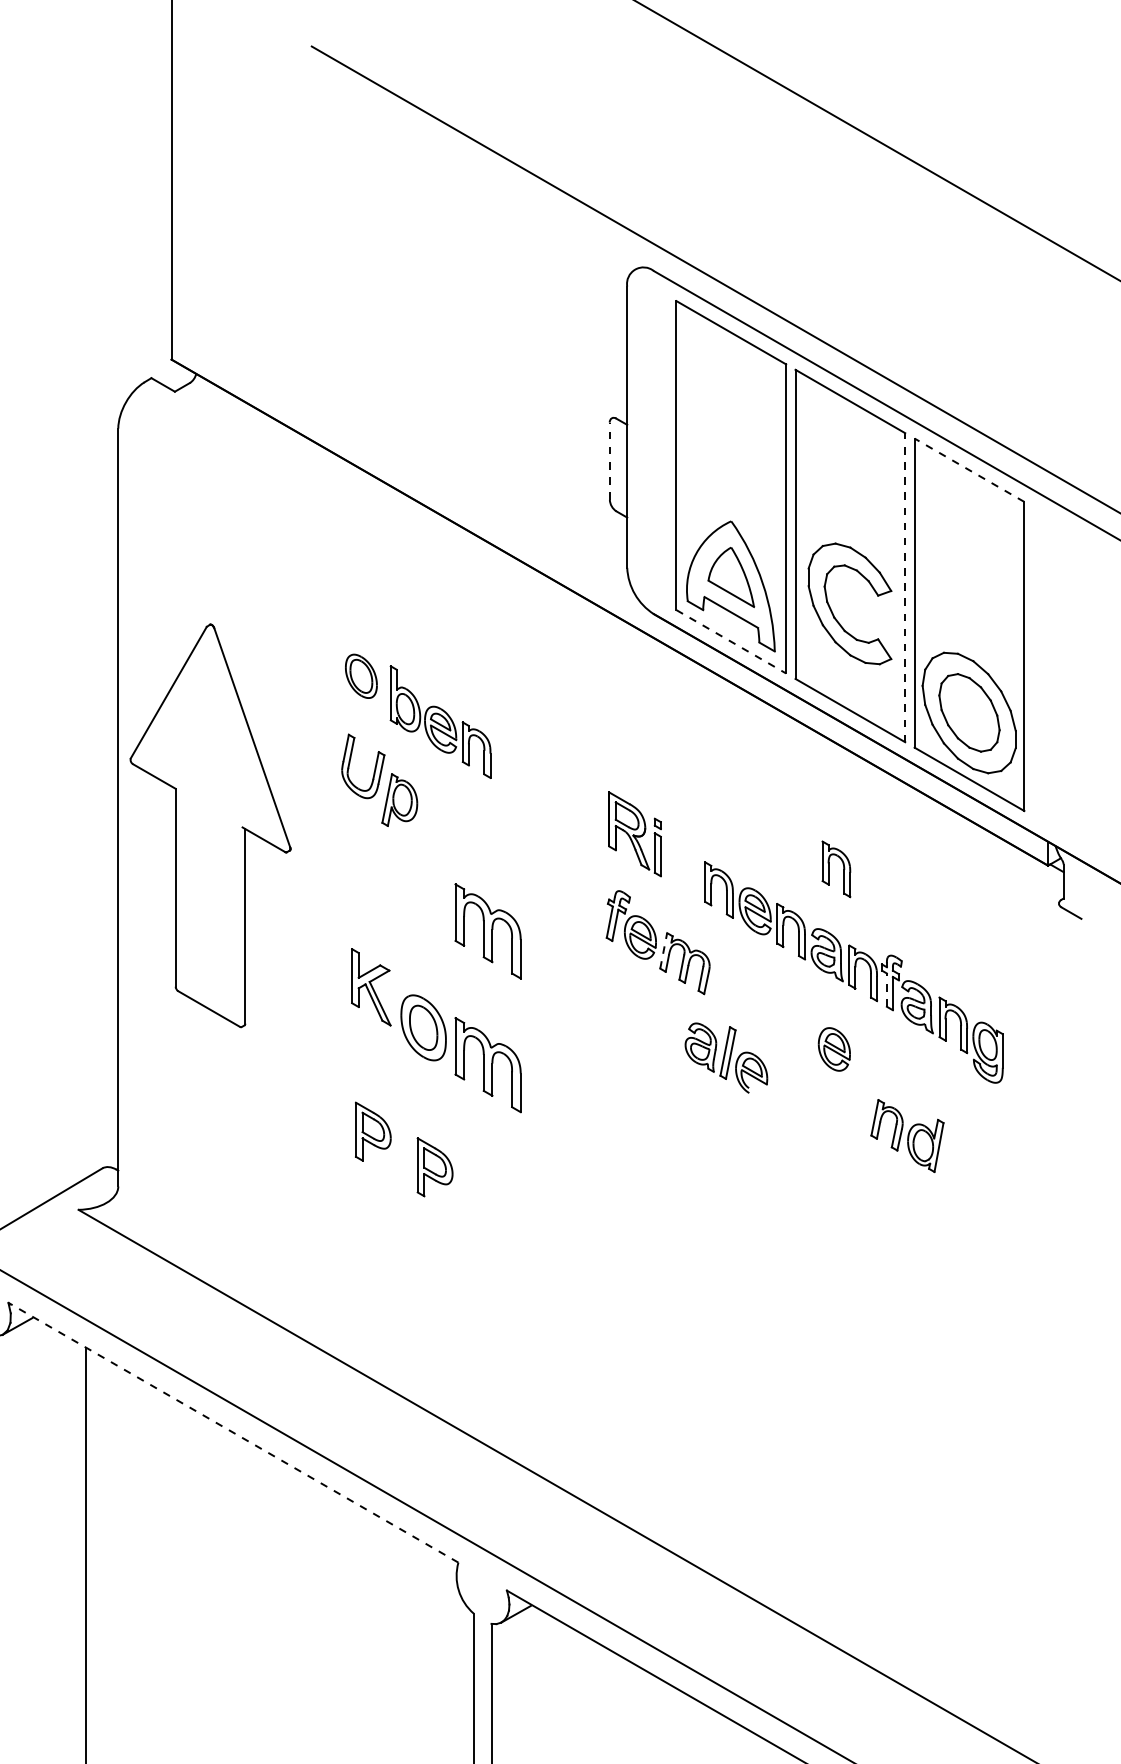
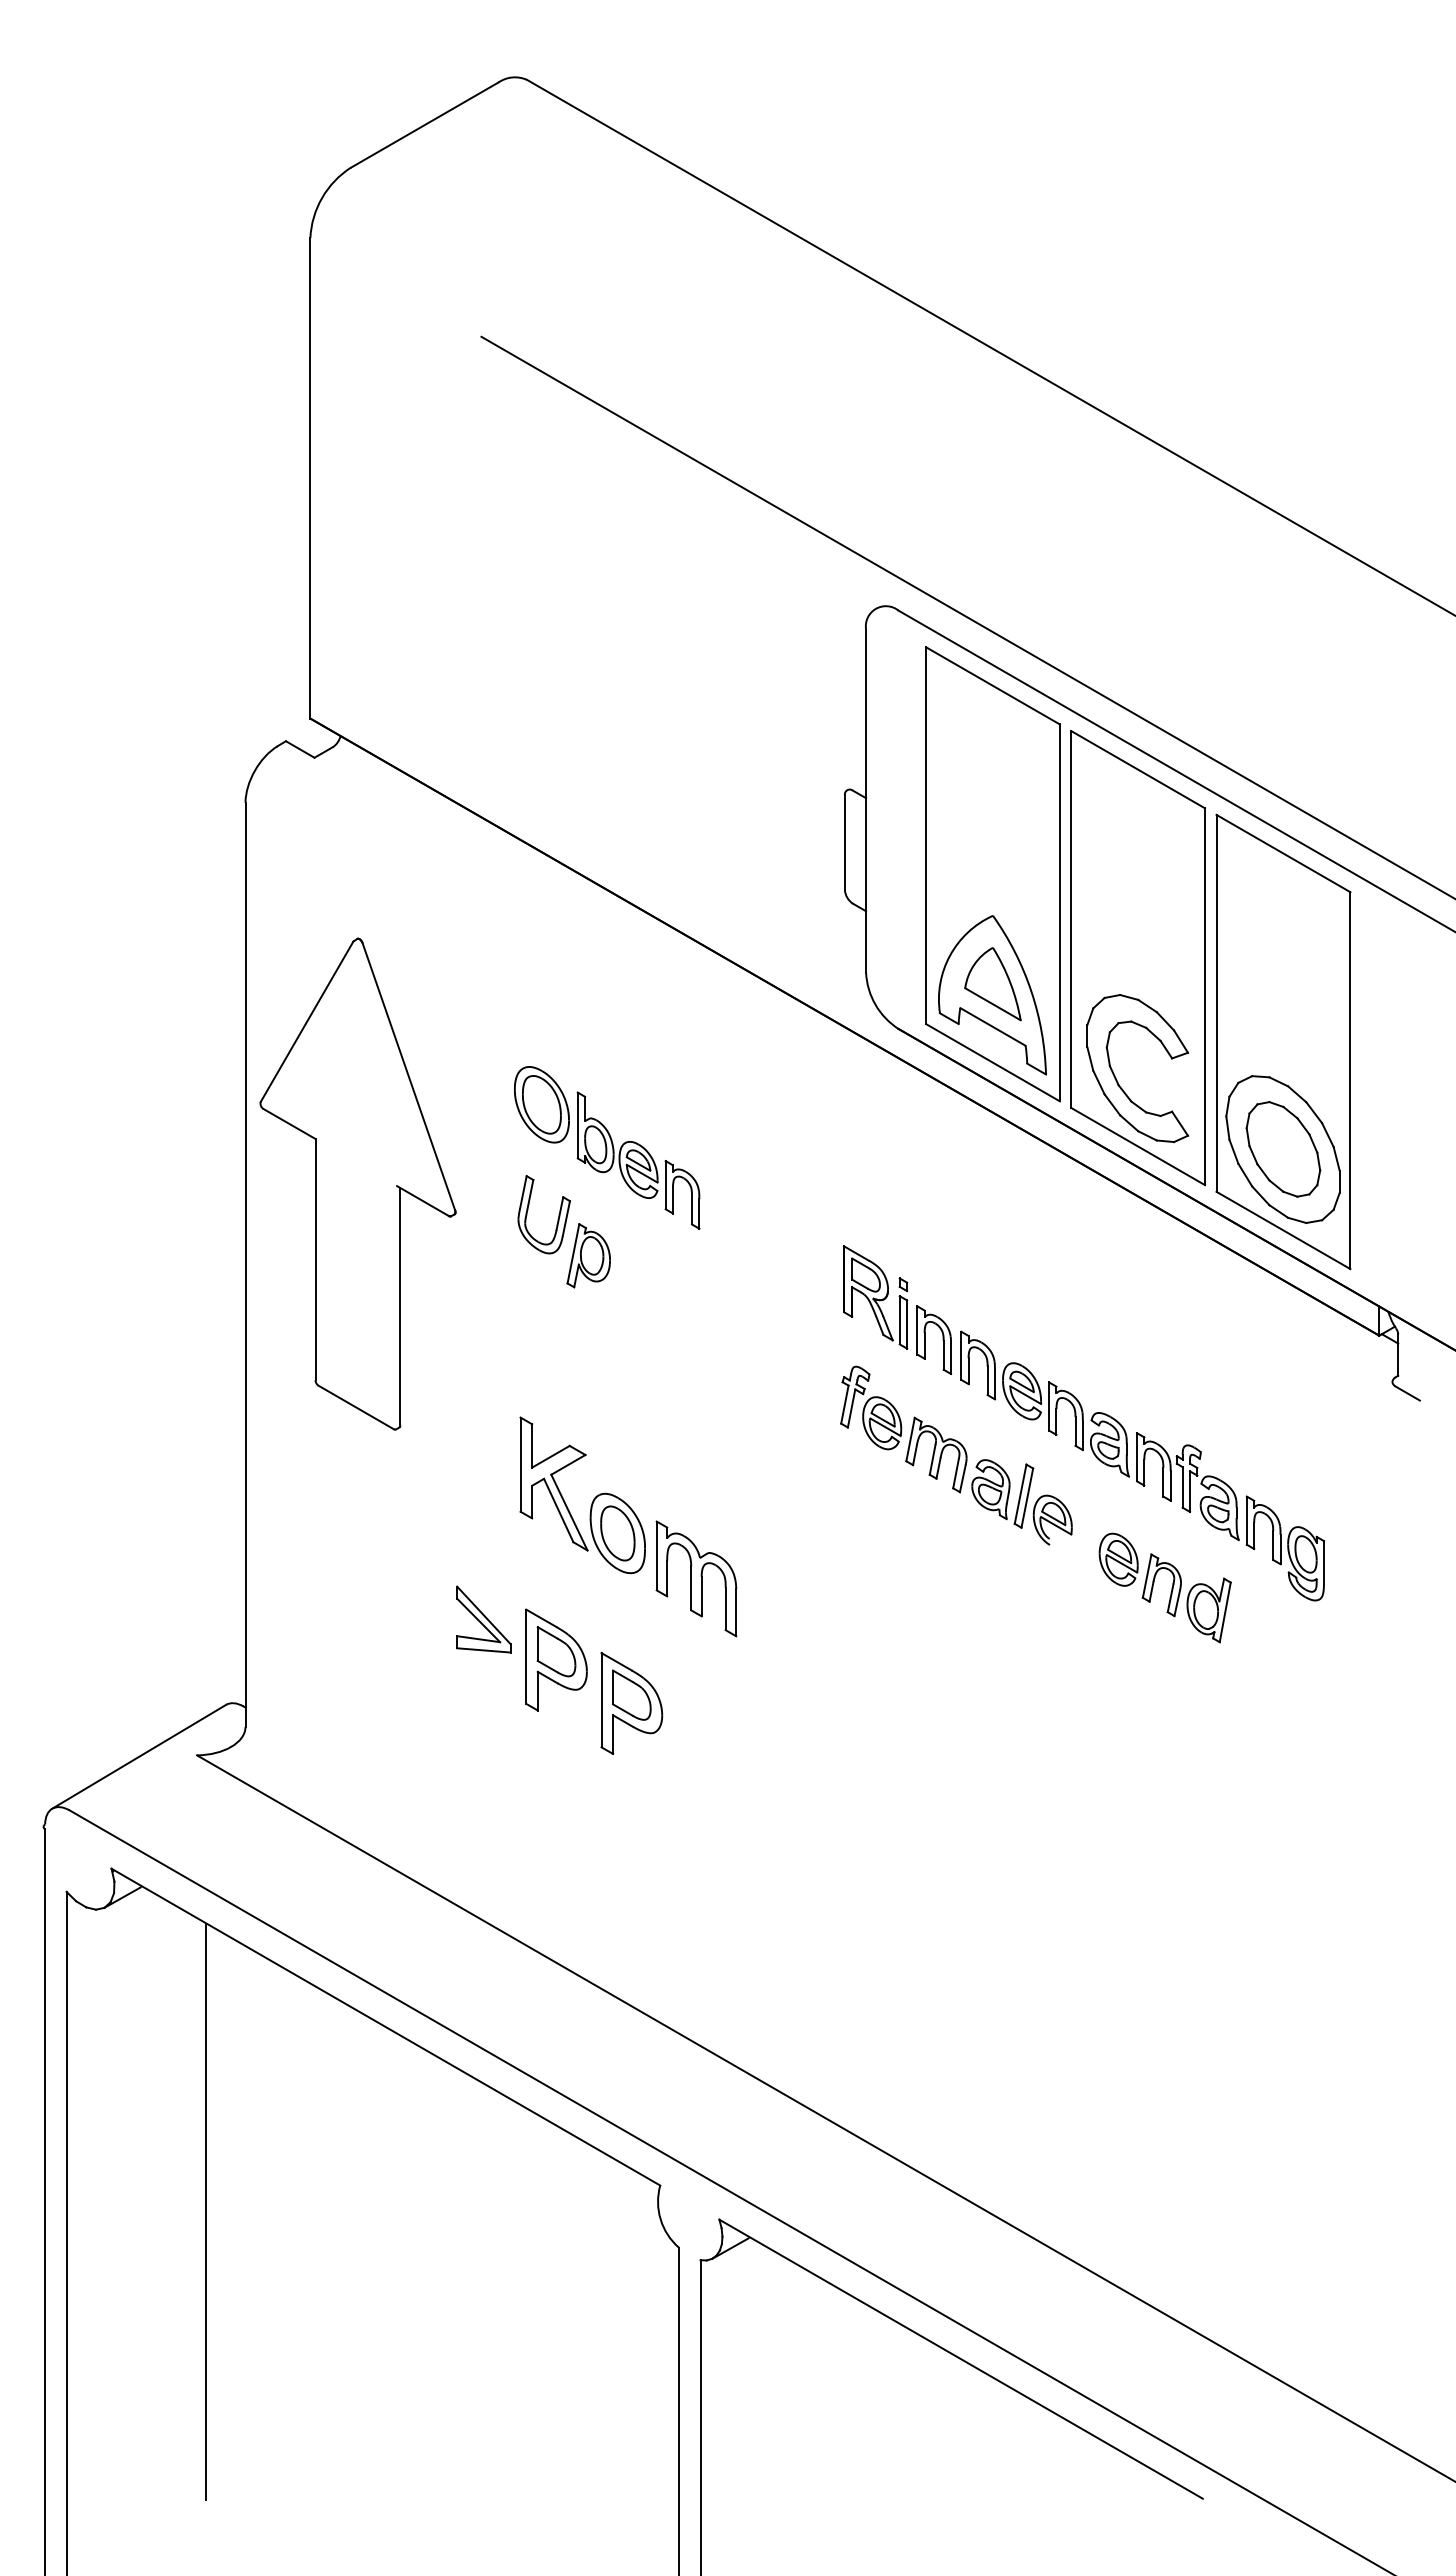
line: (609, 461) -> (844, 842), dashed -> solid
line: (969, 470) -> (1283, 853), dashed -> solid
line: (905, 587) -> (1205, 996), dashed -> solid
part: (832, 611) -> (1116, 1077), moved
line: (731, 641) -> (993, 1062), dashed -> solid
part: (361, 676) -> (541, 1104), size x1.43
part: (210, 825) -> (357, 1183), moved
part: (843, 868) -> (942, 1339), moved
part: (488, 931) -> (696, 1415), removed
line: (663, 950) -> (910, 1439), dashed -> solid
part: (370, 986) -> (553, 1483), size x1.43
line: (886, 989) -> (1182, 1486), dashed -> solid
part: (725, 1058) -> (1021, 1502), moved
part: (313, 1098) -> (483, 1619), added
part: (373, 1131) -> (556, 1659), size x1.43
part: (907, 1136) -> (1186, 1598), moved
part: (434, 1167) -> (631, 1703), size x1.43
line: (233, 1433) -> (385, 2027), dashed -> solid

